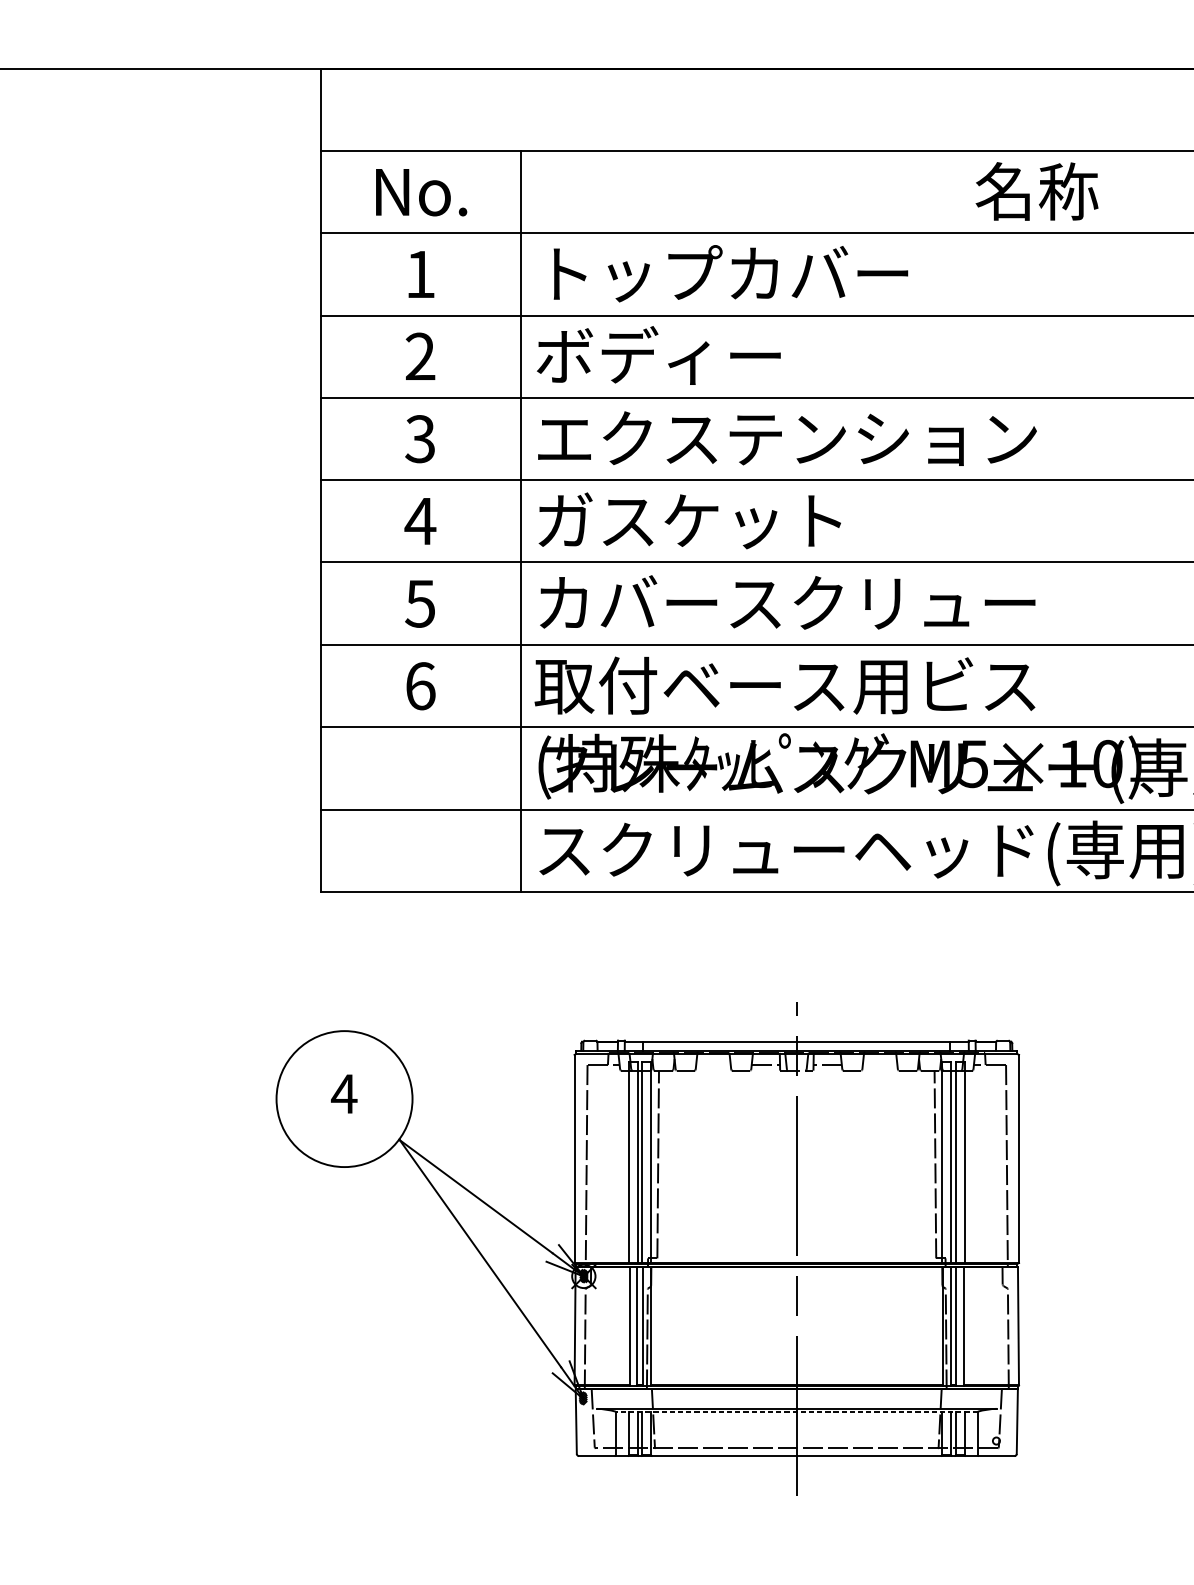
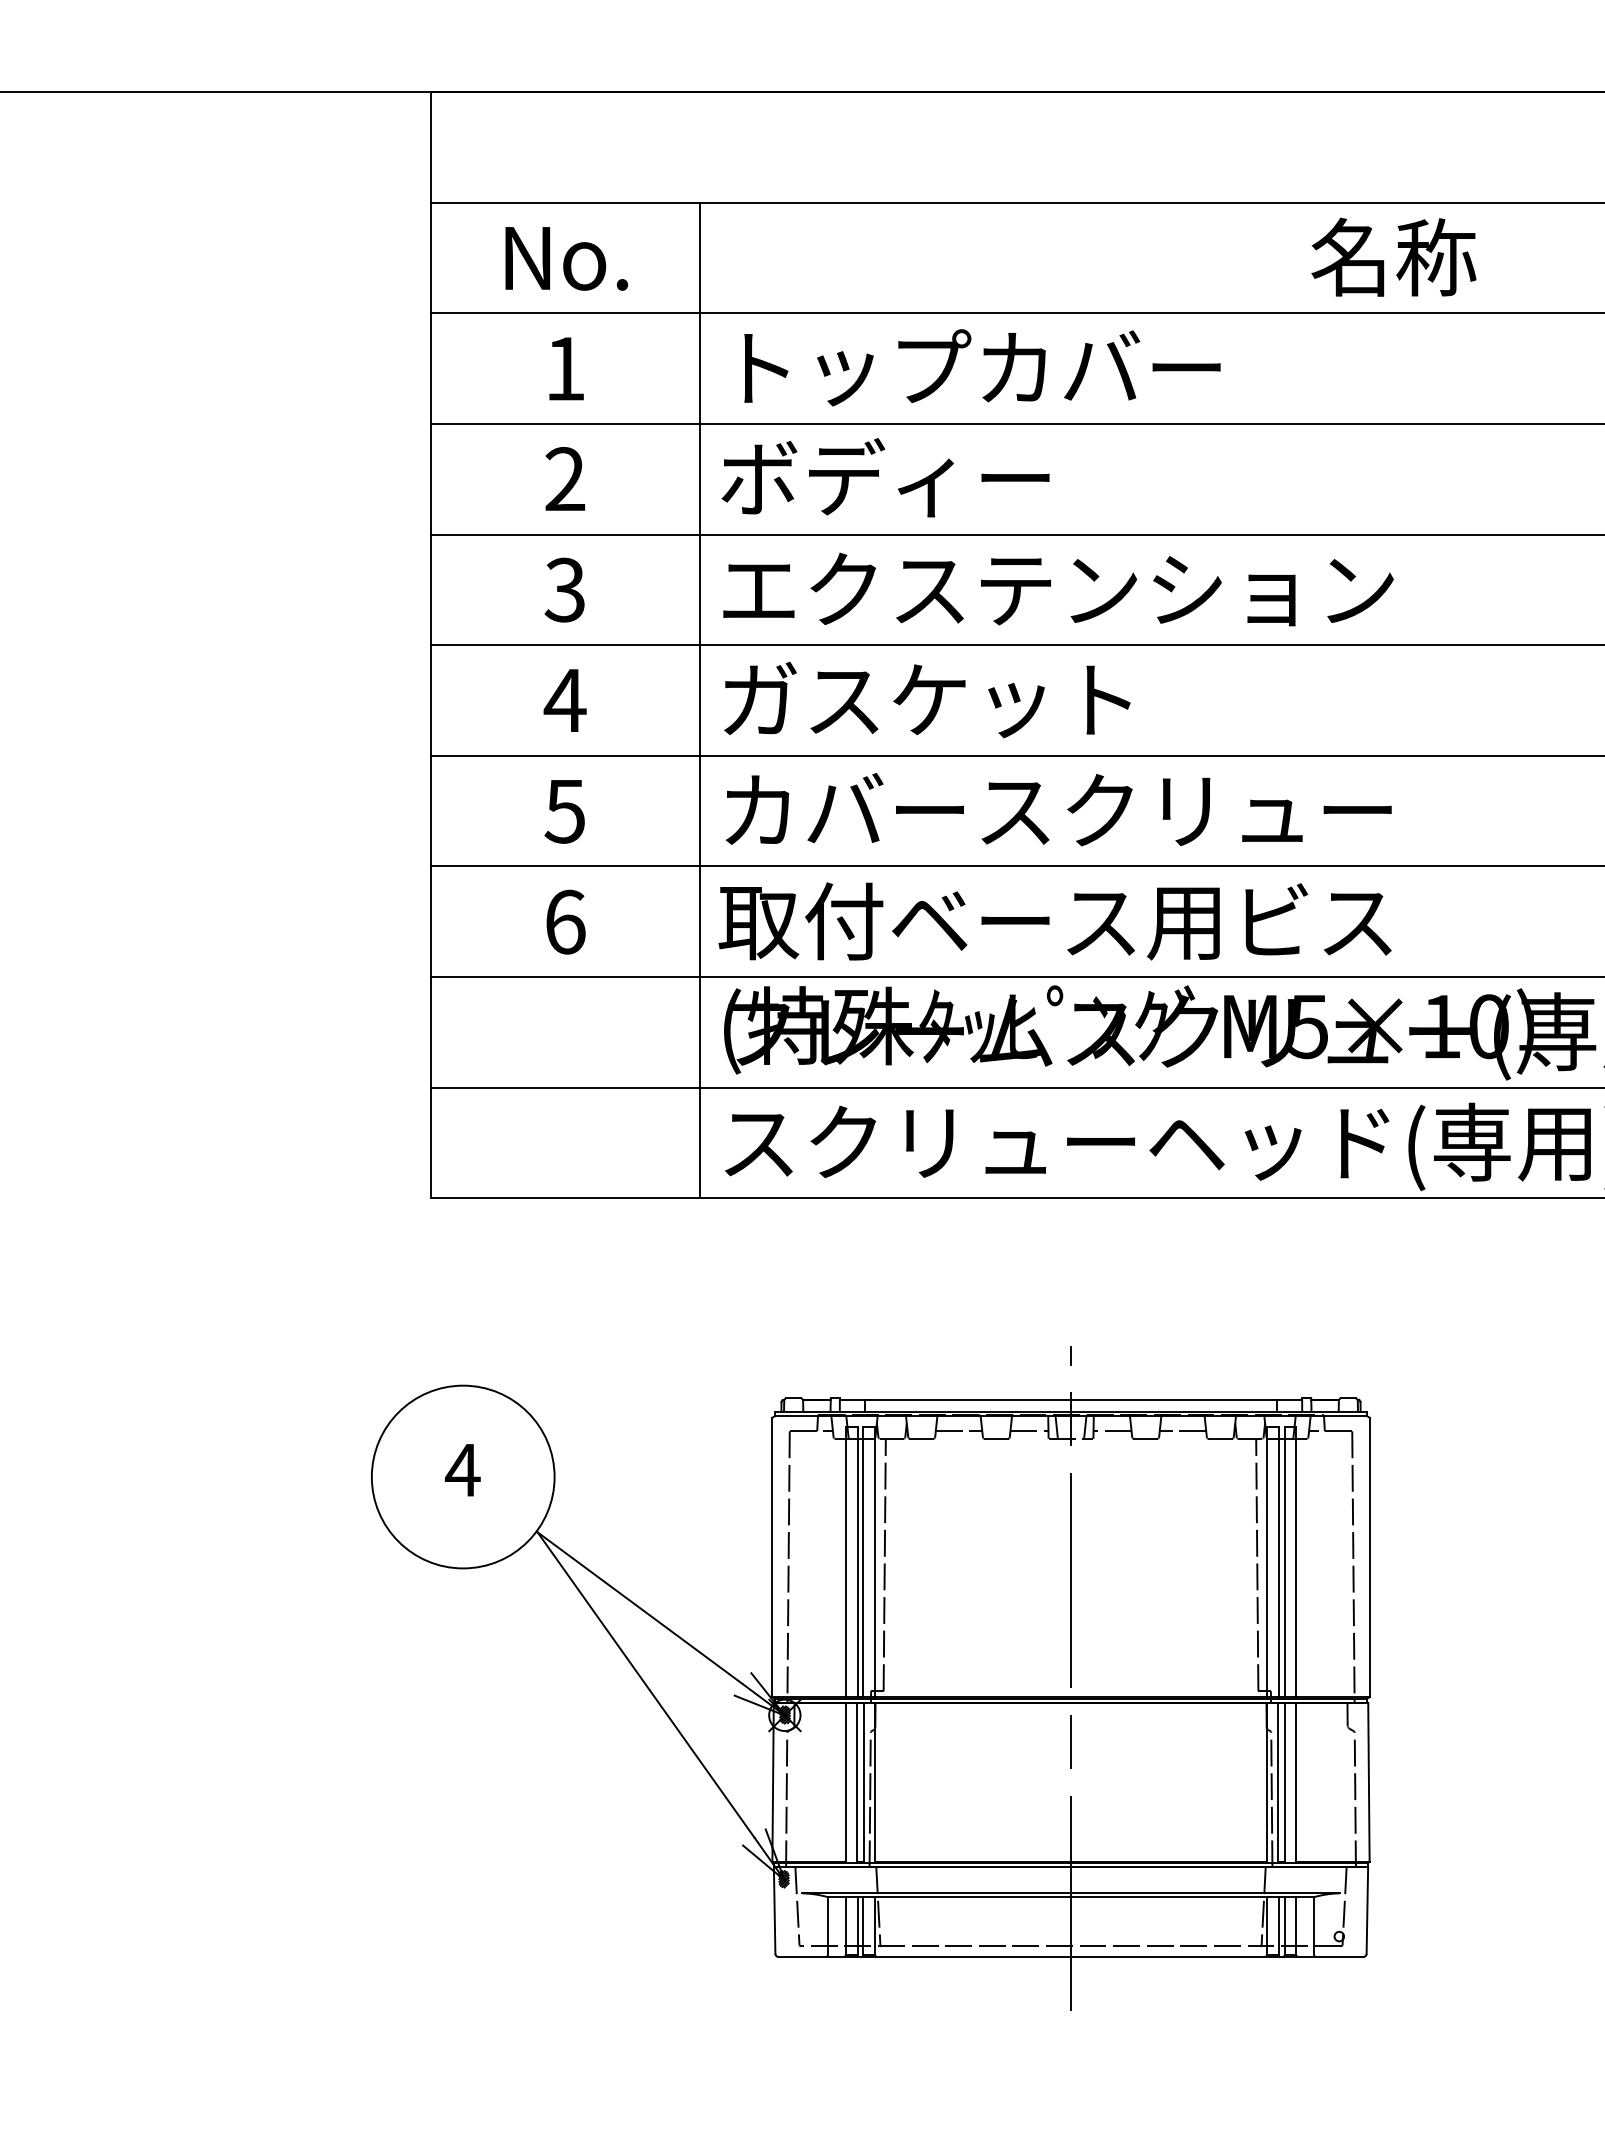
line: (713, 1065) -> (958, 1431), added
line: (879, 1065) -> (1182, 1431), added
line: (796, 1411) -> (1070, 1897), dashed -> solid

